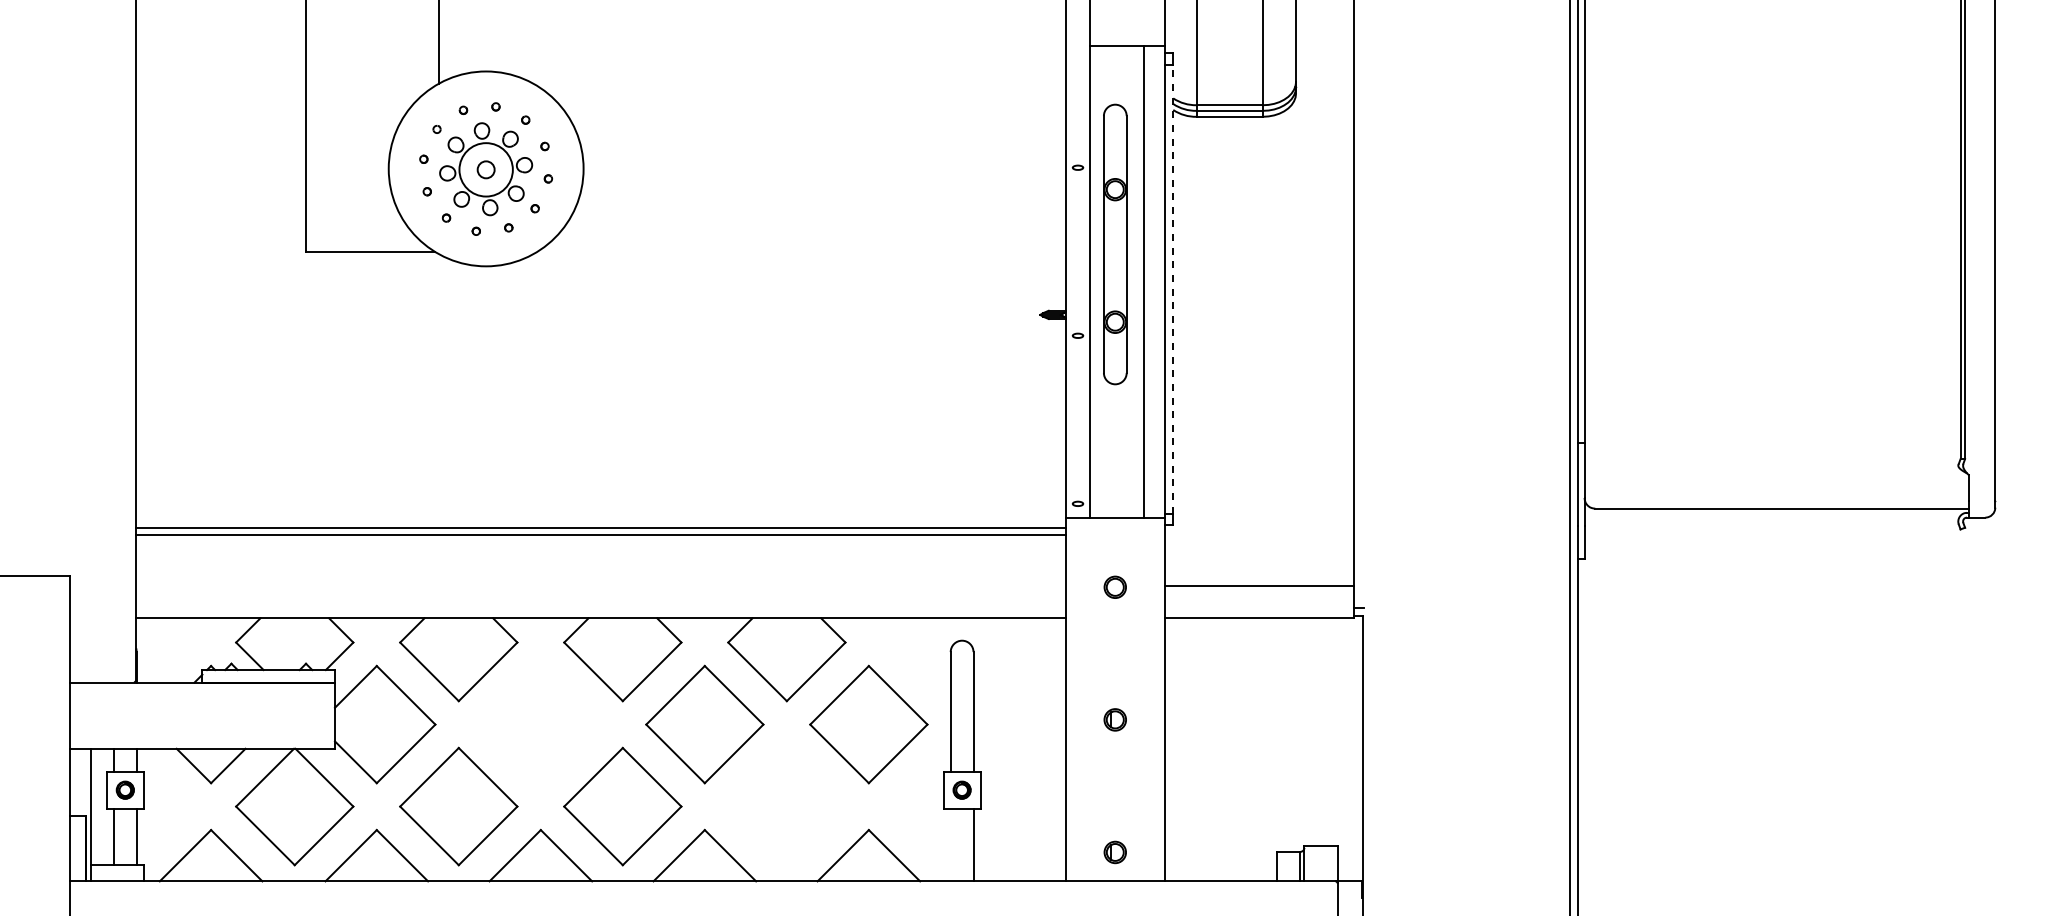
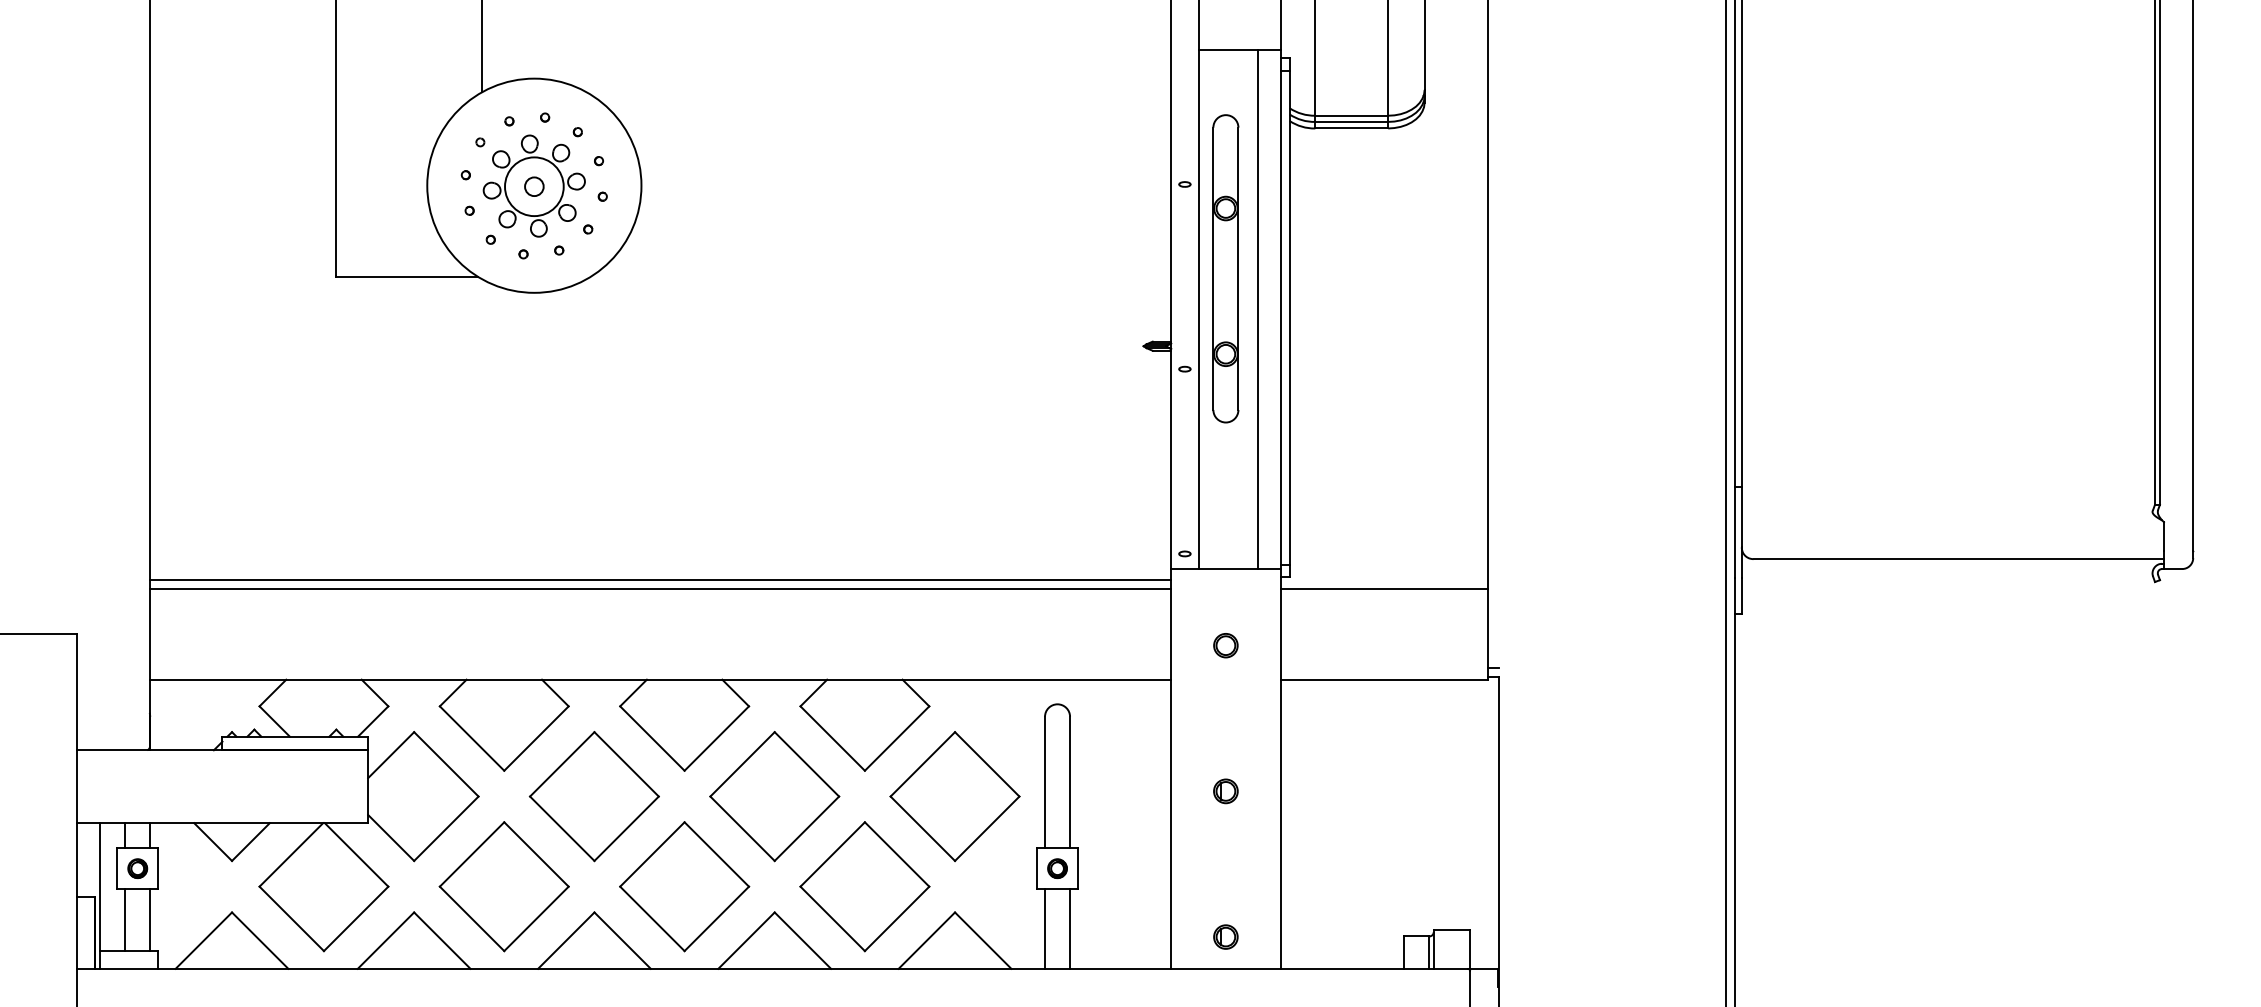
line: (1173, 288) -> (1289, 317), dashed -> solid
line: (1259, 586) -> (1384, 588), moved
part: (540, 724) -> (594, 796), added
part: (786, 806) -> (864, 886), added
line: (950, 844) -> (1044, 928), added

